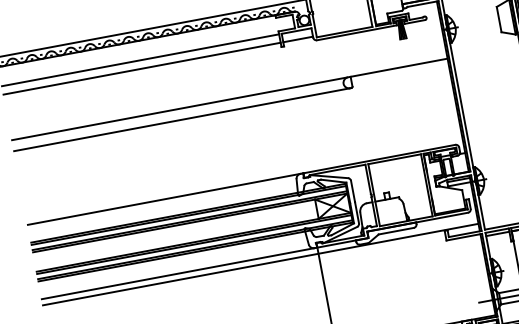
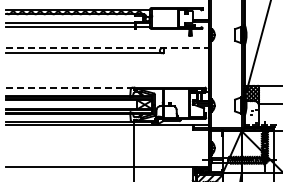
line: (232, 99) -> (108, 48), solid -> dashed
line: (165, 198) -> (70, 87), solid -> dashed

